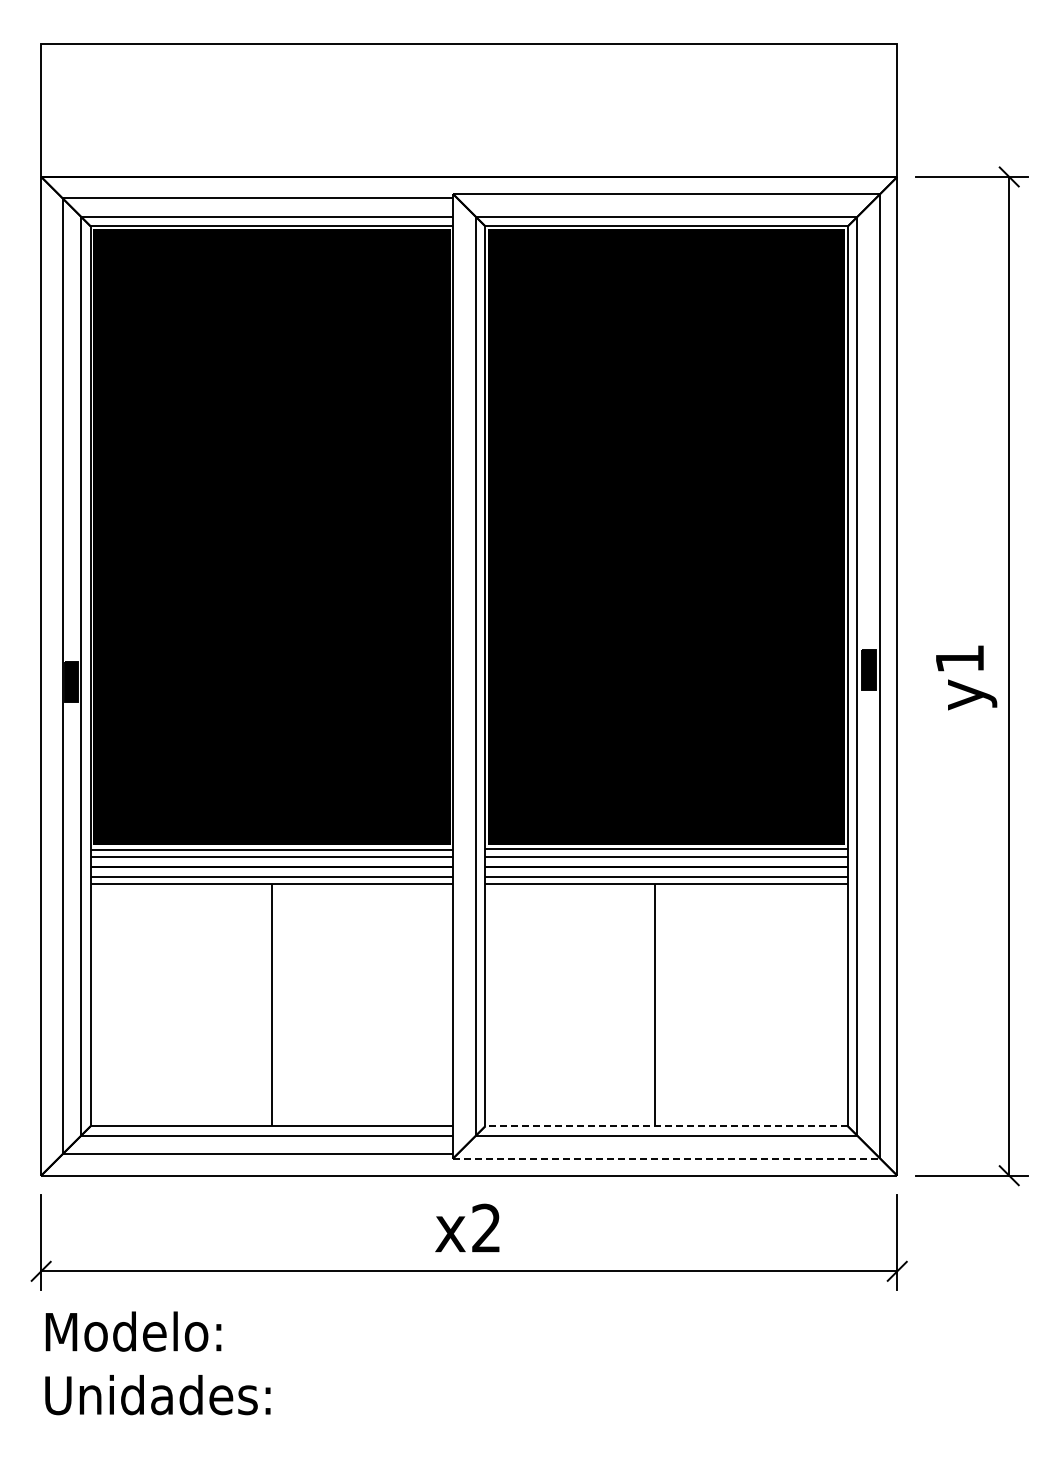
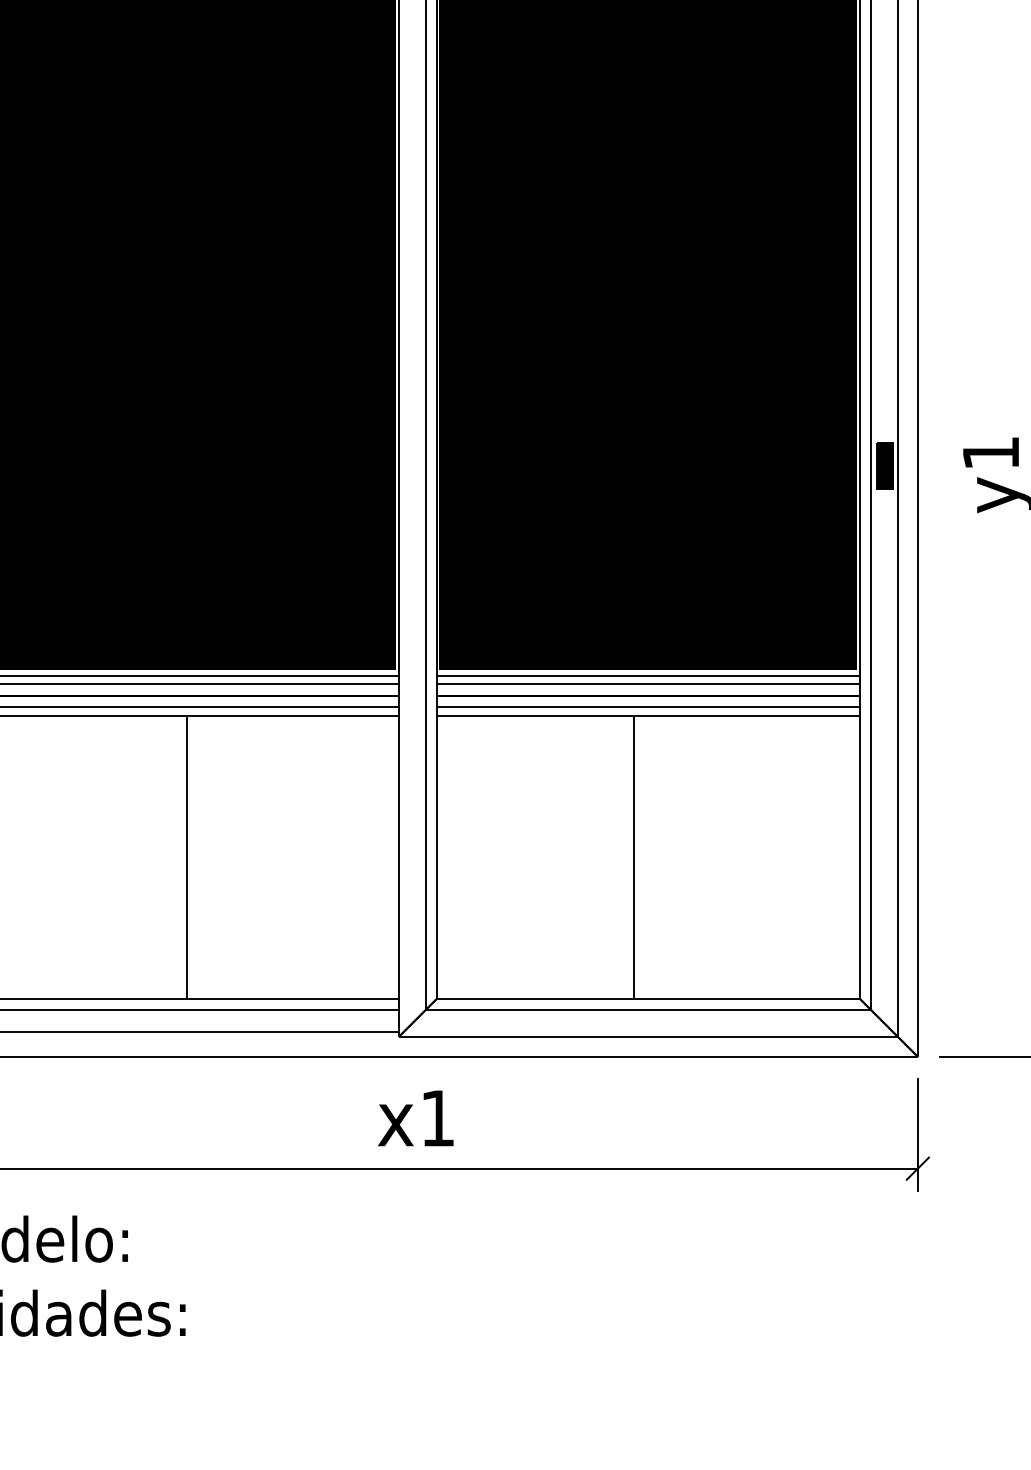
line: (666, 1126) -> (648, 999), dashed -> solid
line: (666, 1158) -> (648, 1036), dashed -> solid
text: (485, 1227) -> (436, 1117), x2 -> x1

